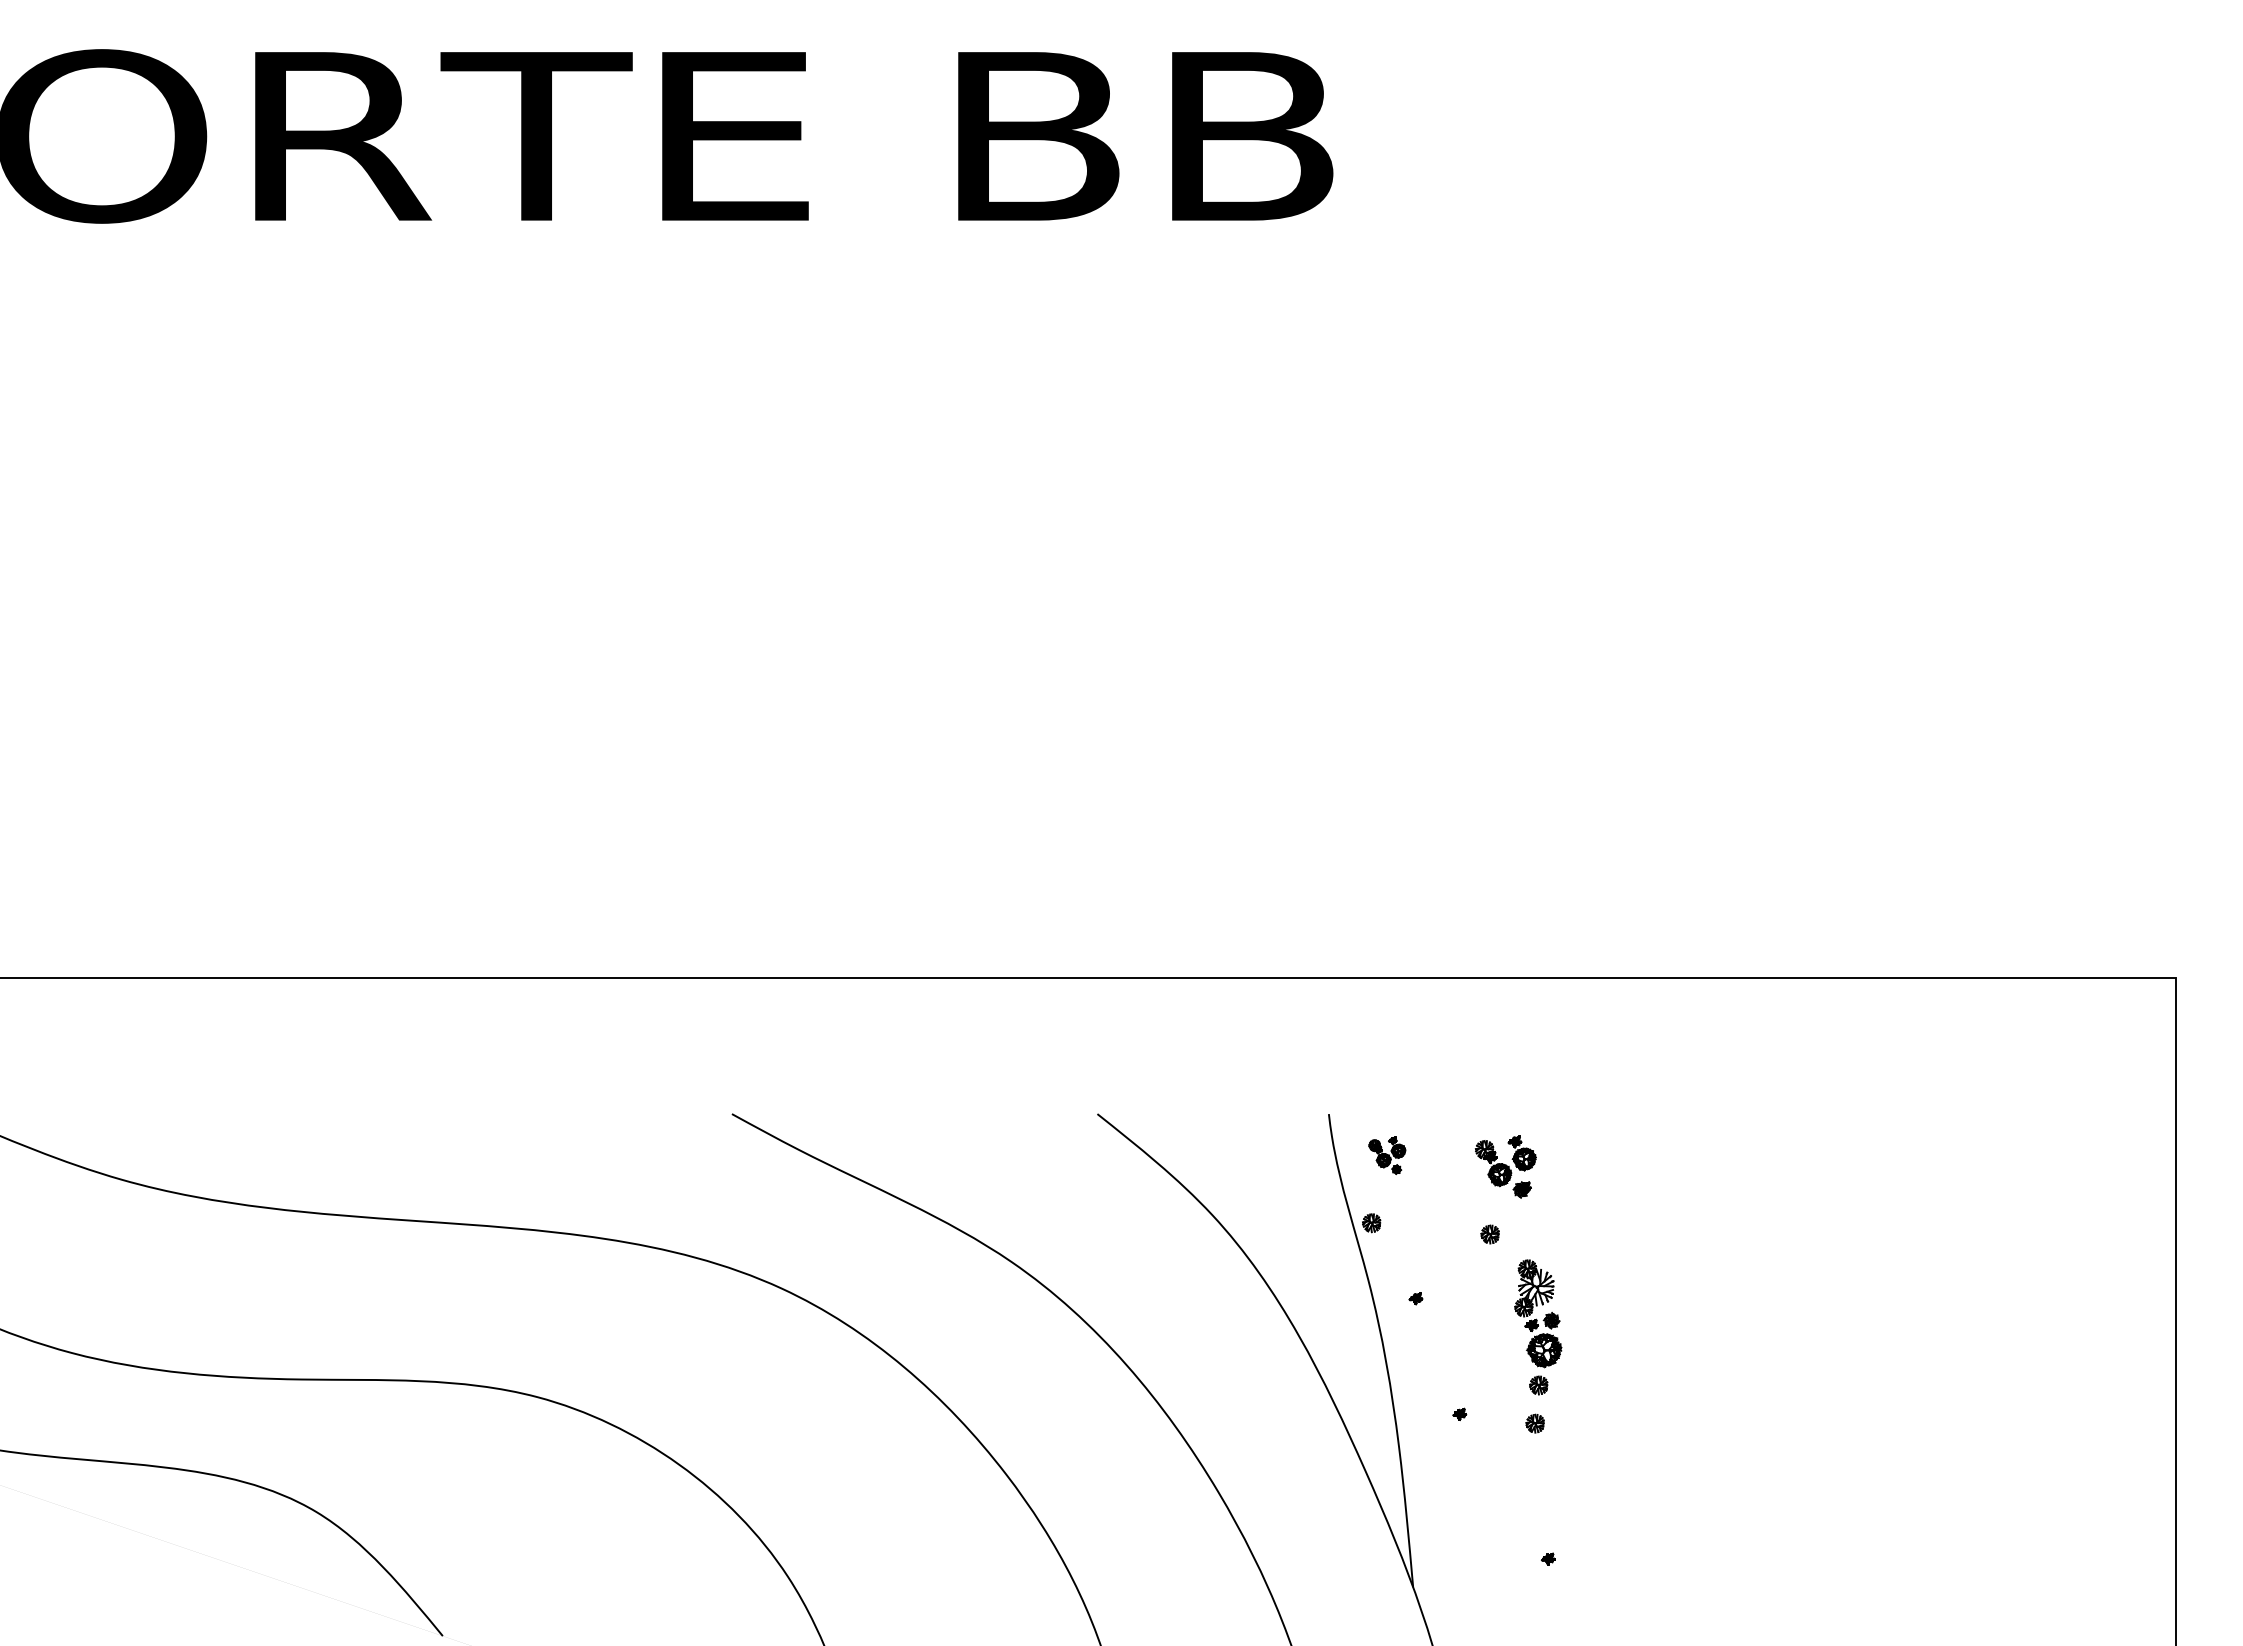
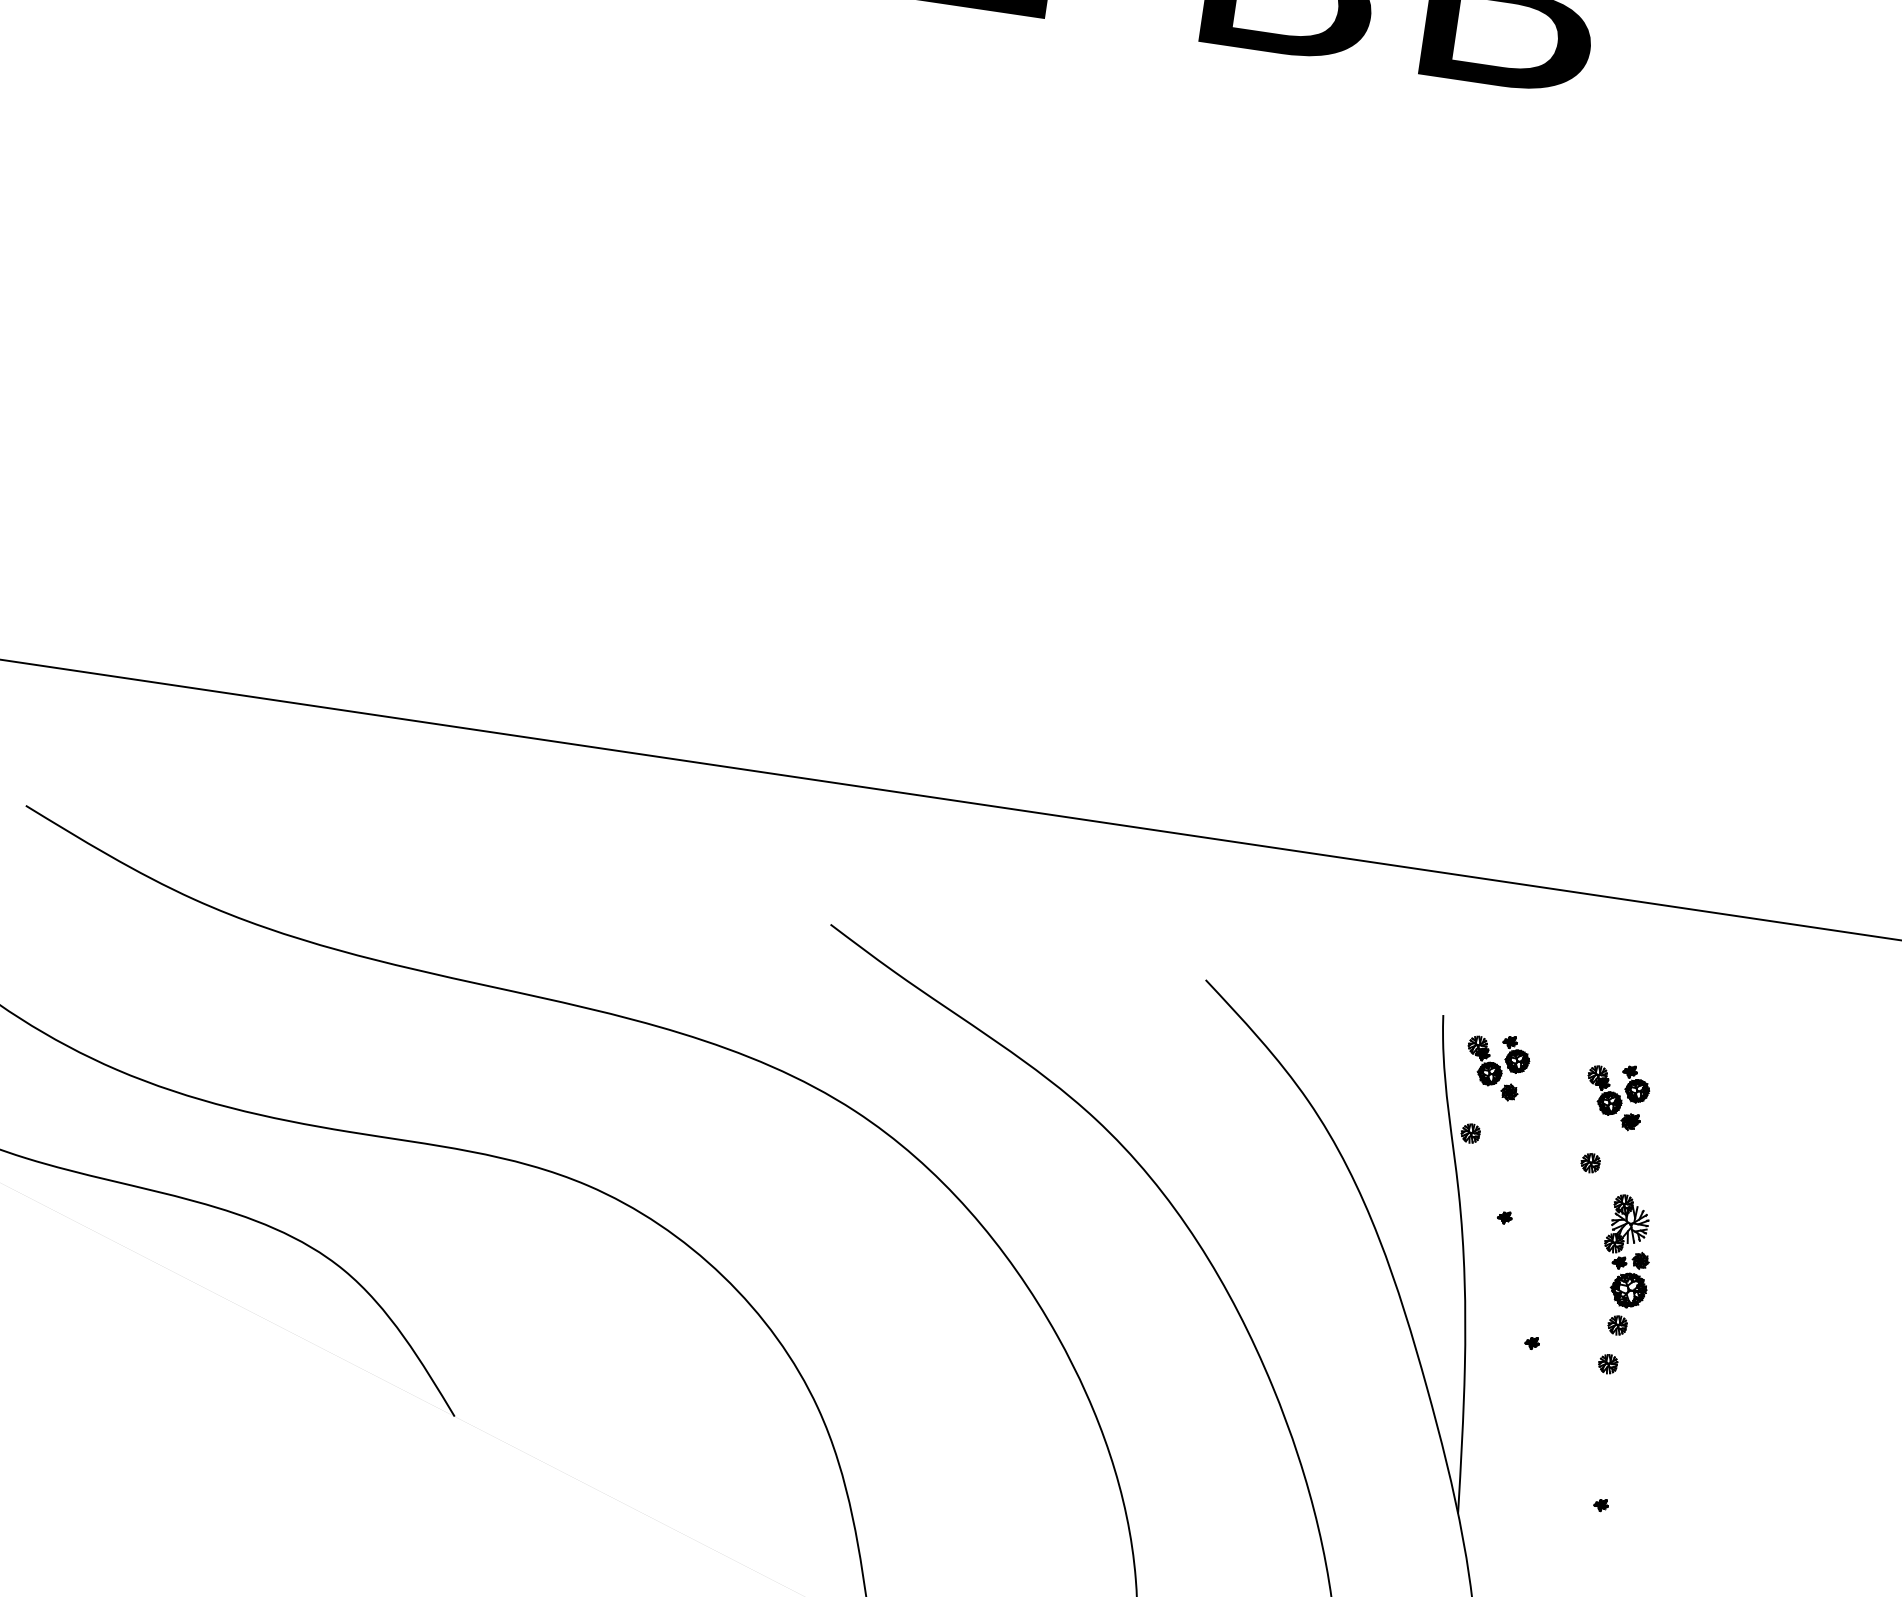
part: (1387, 1155) -> (1497, 1066), size x1.67

